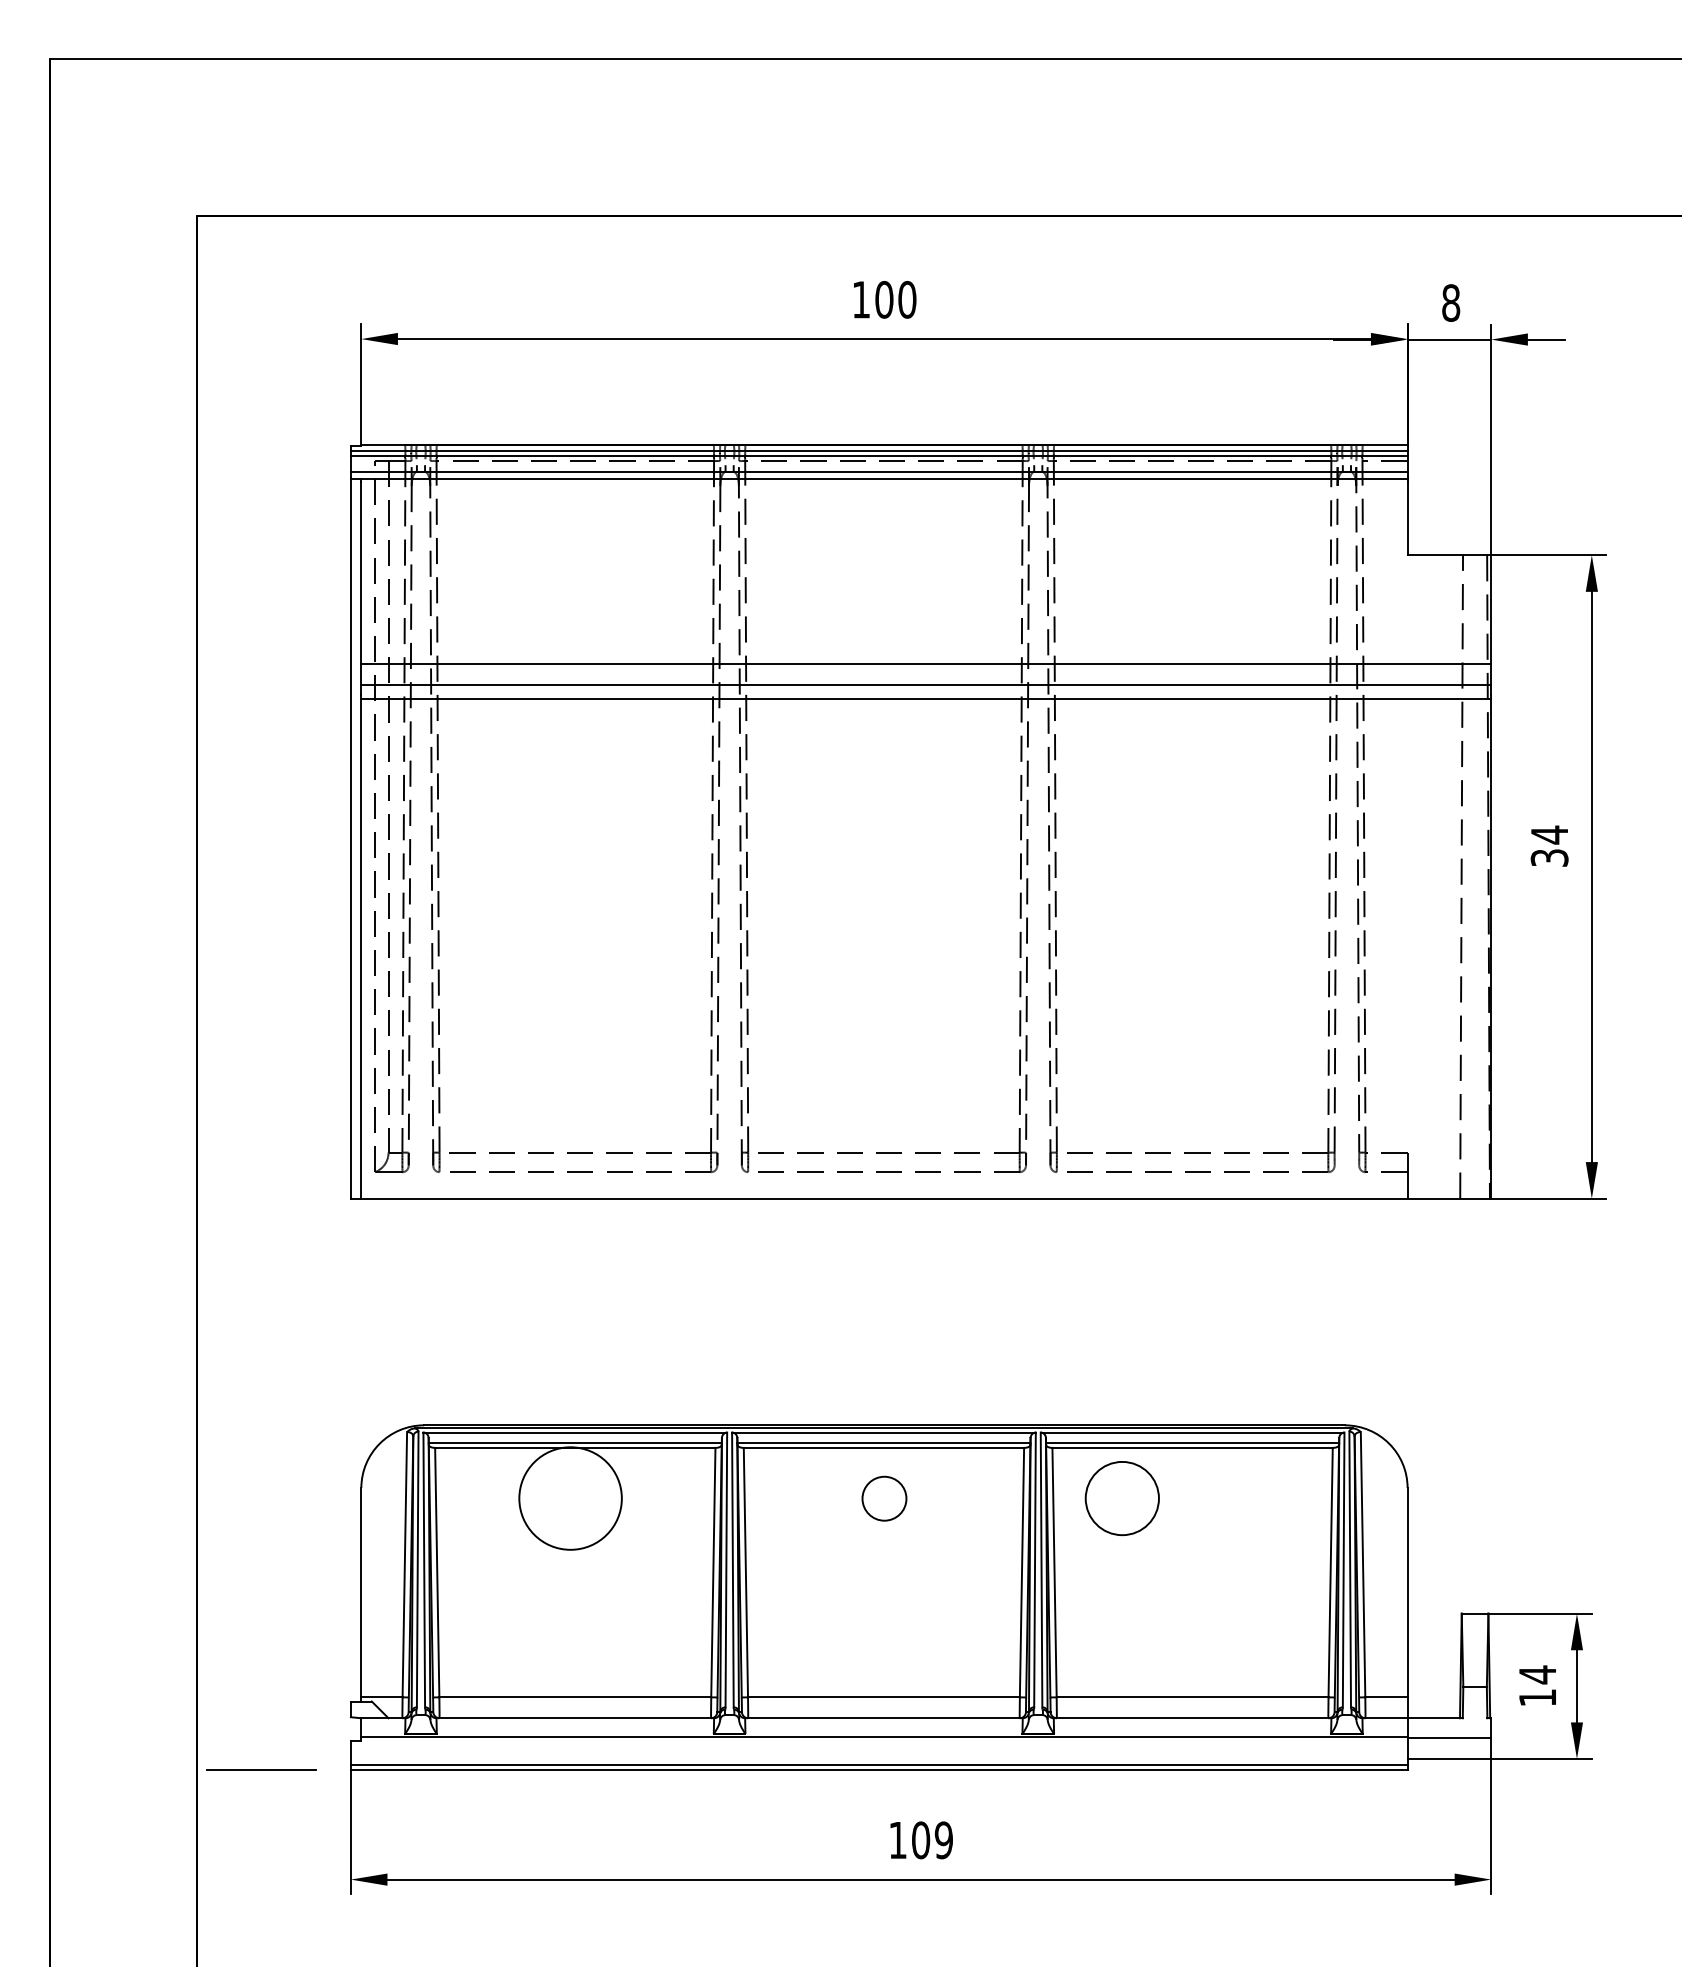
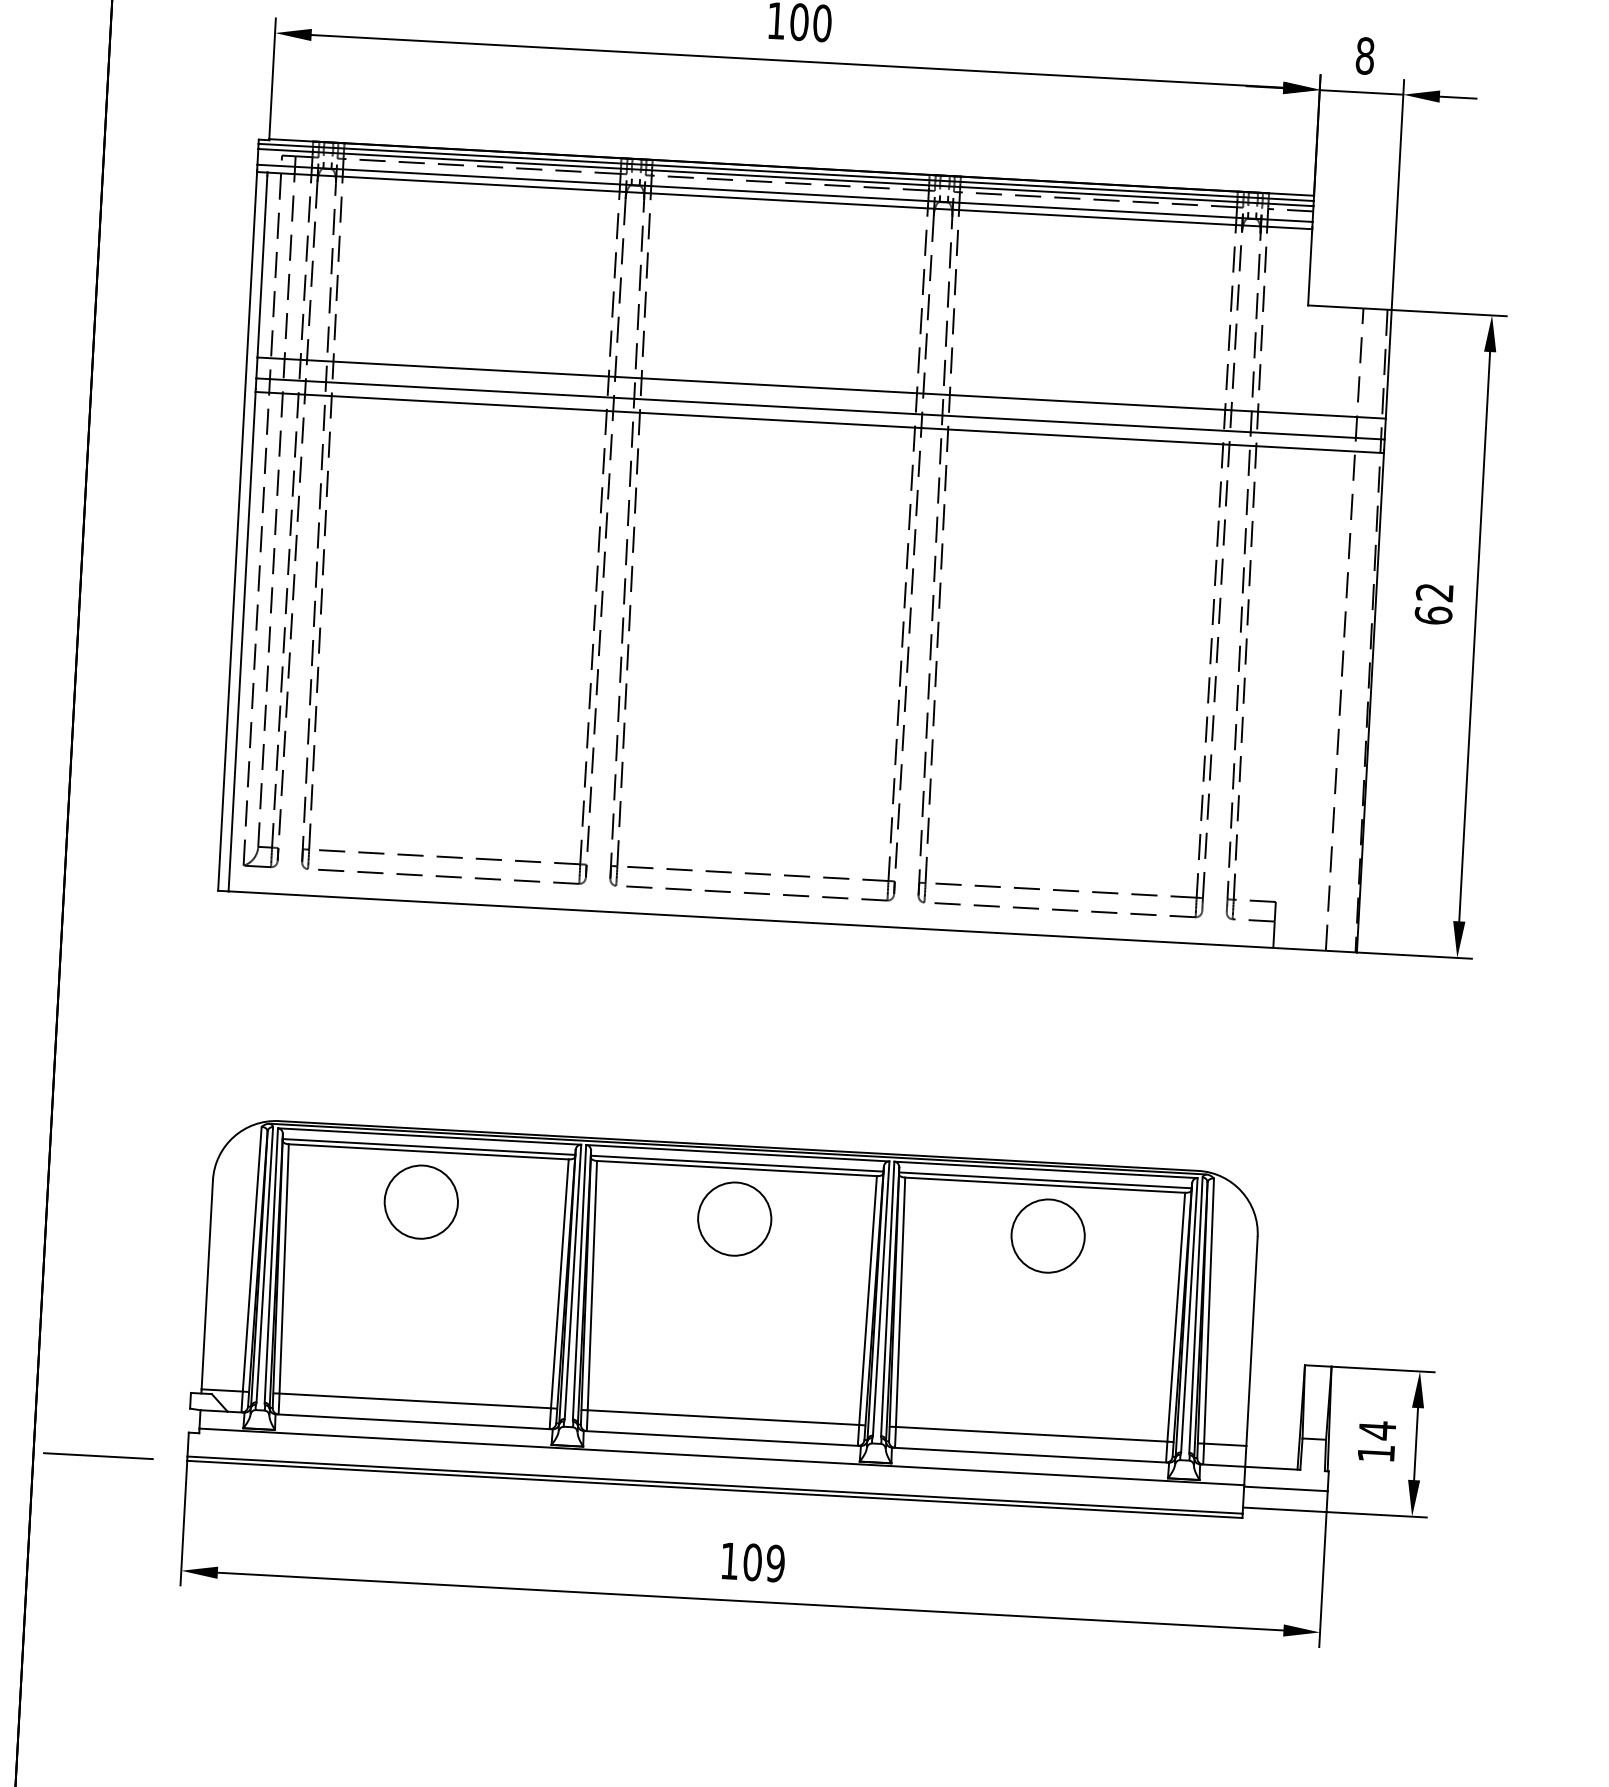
text: (1549, 845) -> (1434, 602), 34 -> 62
circle: (570, 1498) -> (421, 1202), size x0.71
circle: (884, 1498) -> (734, 1219), size x1.67
circle: (1121, 1498) -> (1047, 1236), moved

